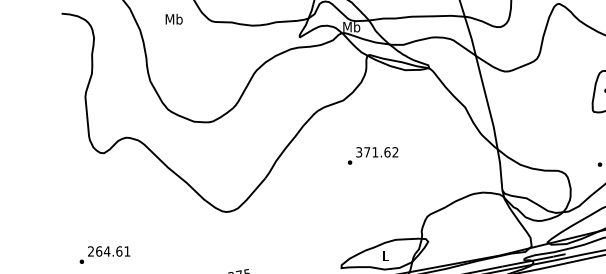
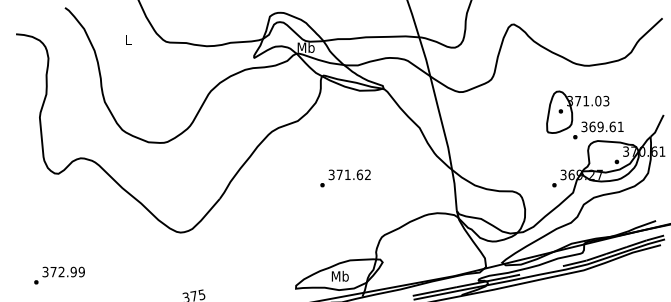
text: (174, 18) -> (128, 39), Mb -> L
text: (373, 155) -> (345, 178), moved
text: (109, 250) -> (63, 271), 264.61 -> 372.99
text: (385, 254) -> (339, 275), L -> Mb

